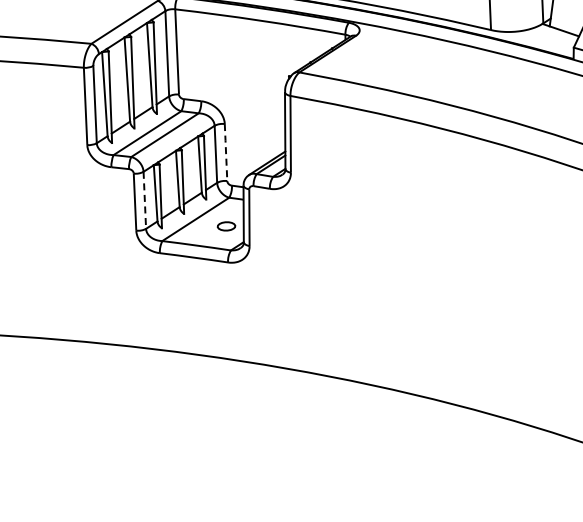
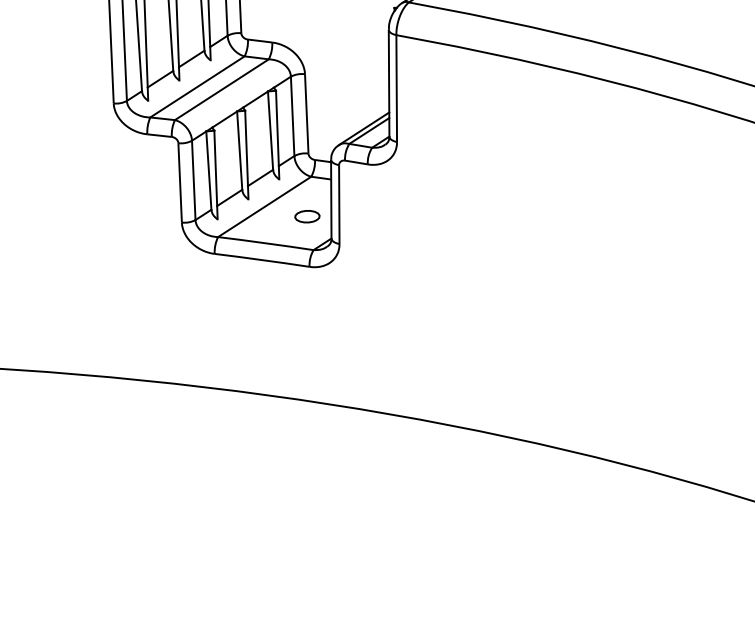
line: (226, 152) -> (307, 113), dashed -> solid
line: (144, 200) -> (193, 180), dashed -> solid

